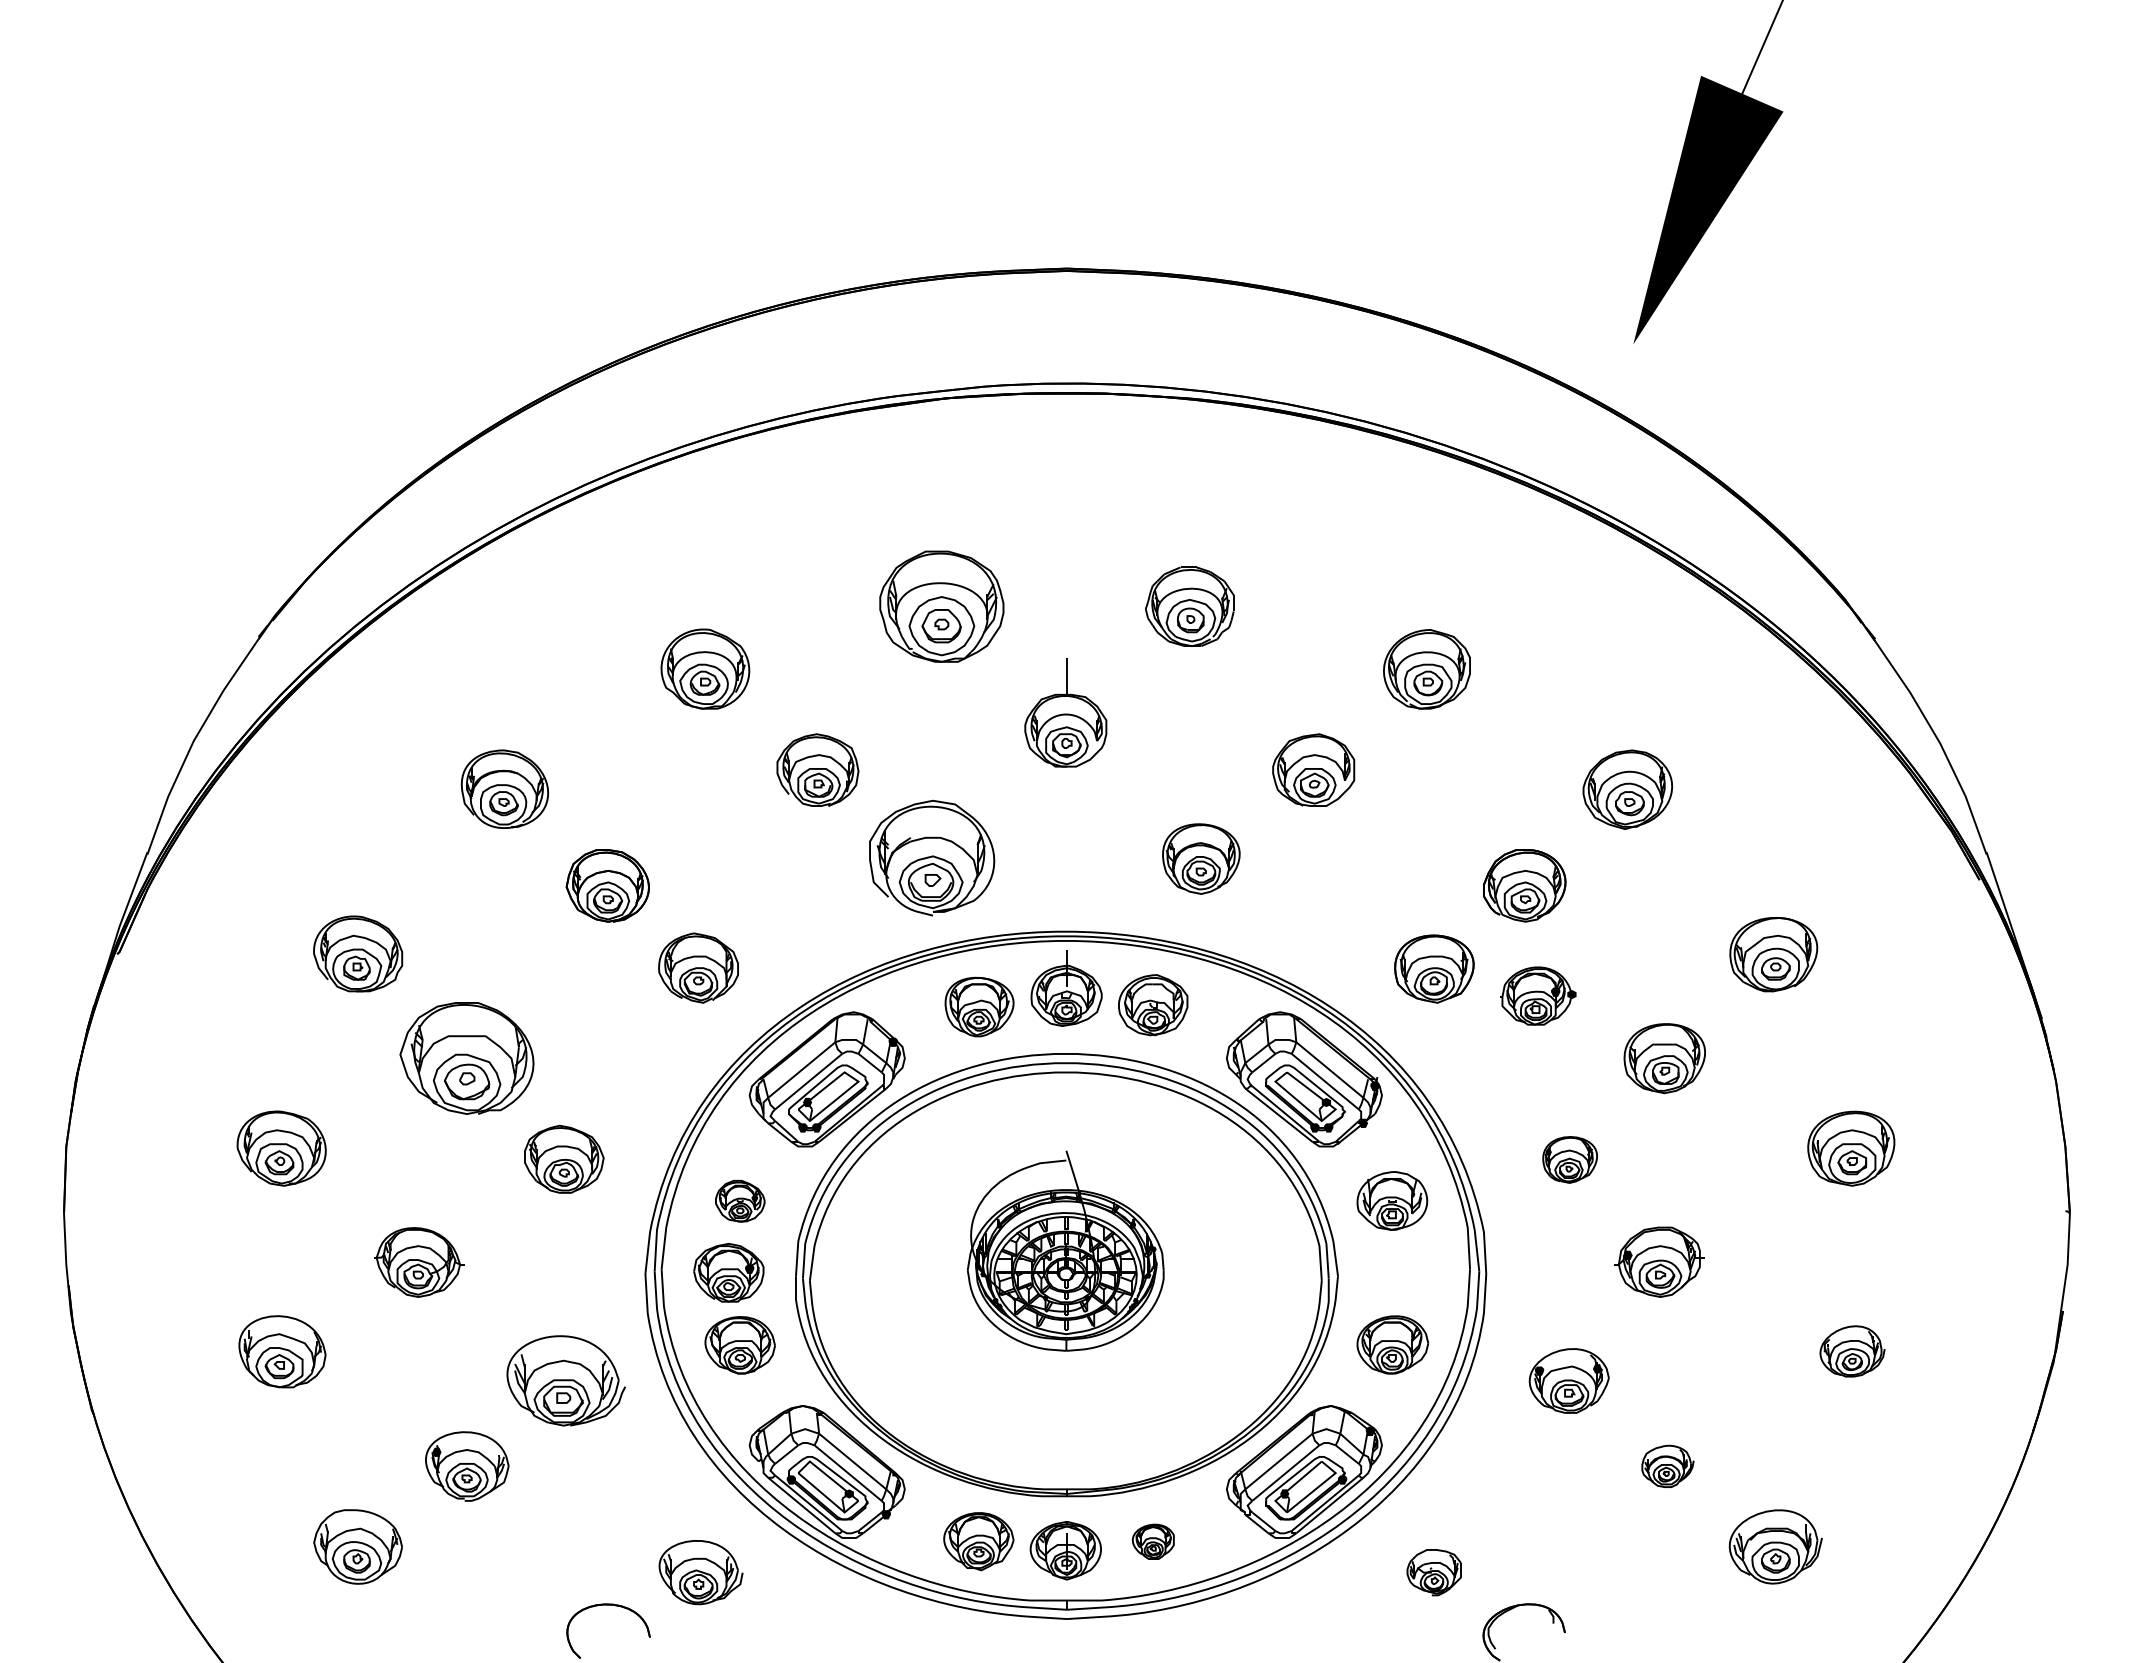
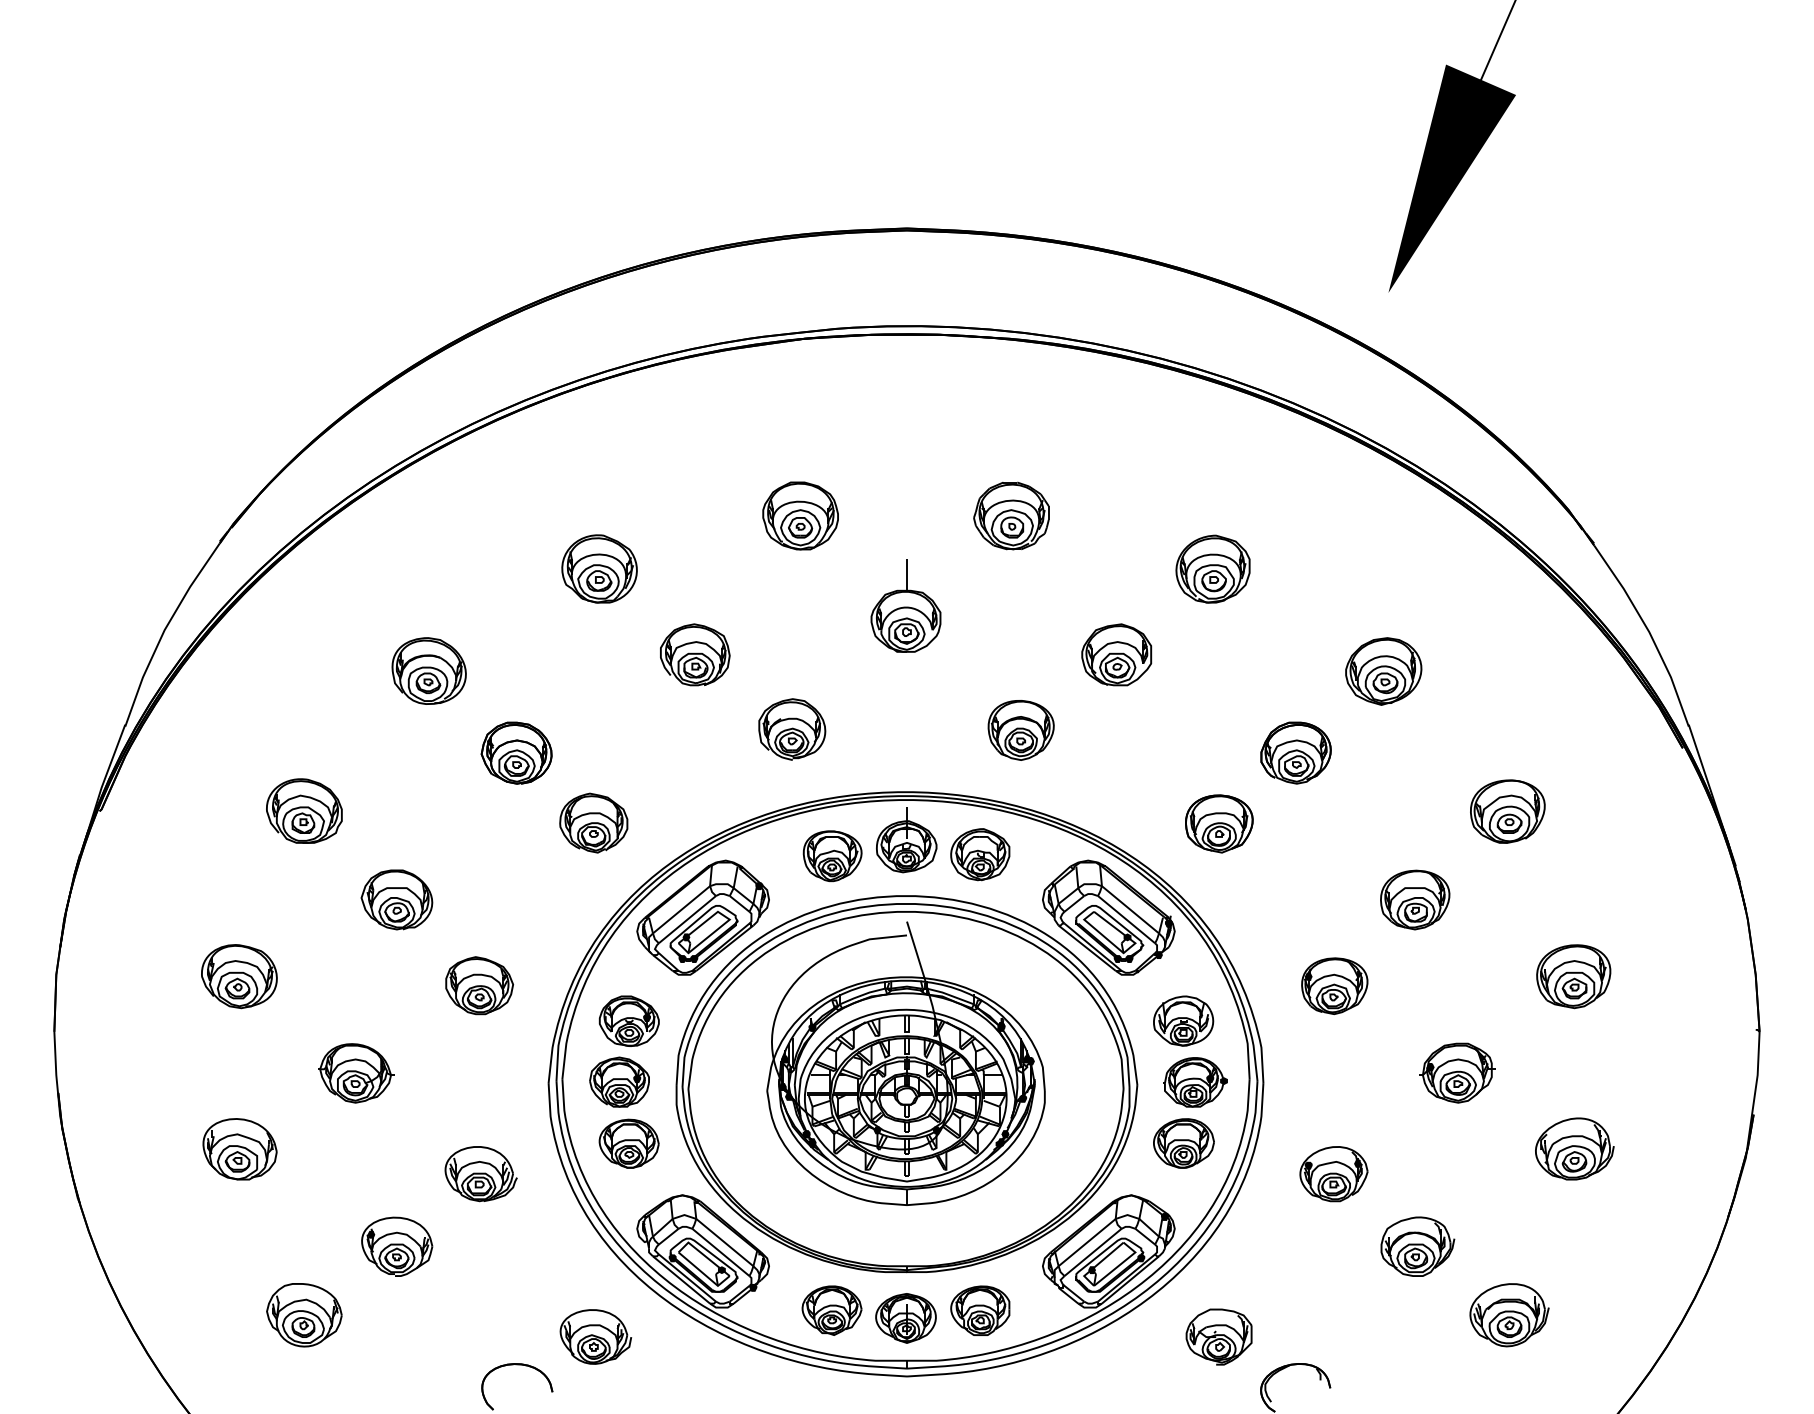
part: (941, 606) -> (800, 515), size x0.71
part: (931, 857) -> (791, 729), size x0.62
part: (1538, 995) -> (1195, 1081), moved
part: (466, 1058) -> (396, 899), size x0.62
part: (1569, 1159) -> (1334, 985), size x1.43
part: (739, 1201) -> (628, 1021), size x1.43
part: (1065, 1250) -> (905, 1063), size x1.67
part: (1659, 1261) -> (1457, 1072), moved
part: (1852, 1351) -> (1574, 1149), size x1.43
part: (565, 1380) -> (480, 1173), size x0.71
part: (1667, 1466) -> (1417, 1246), size x1.67
part: (1153, 1541) -> (980, 1310), size x1.67
part: (1434, 1572) -> (1219, 1336), size x1.43

